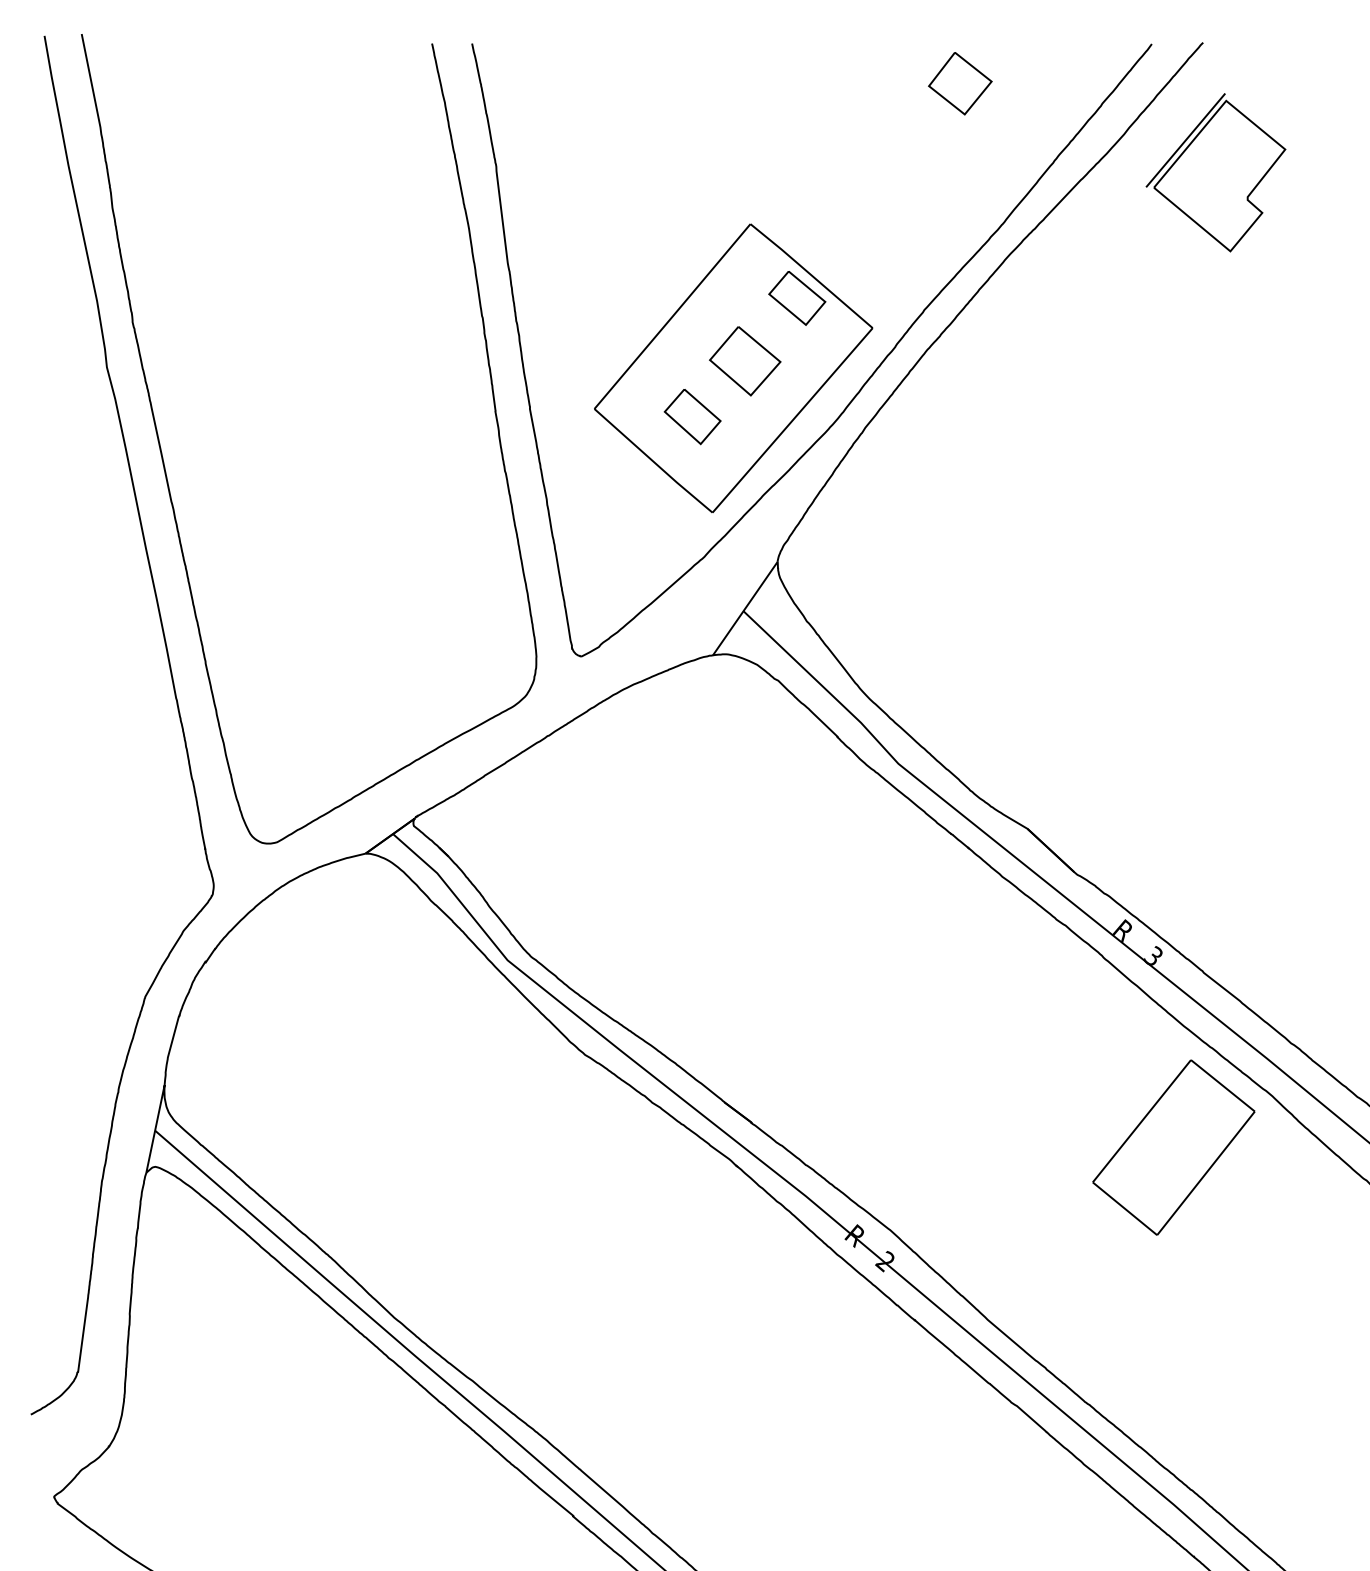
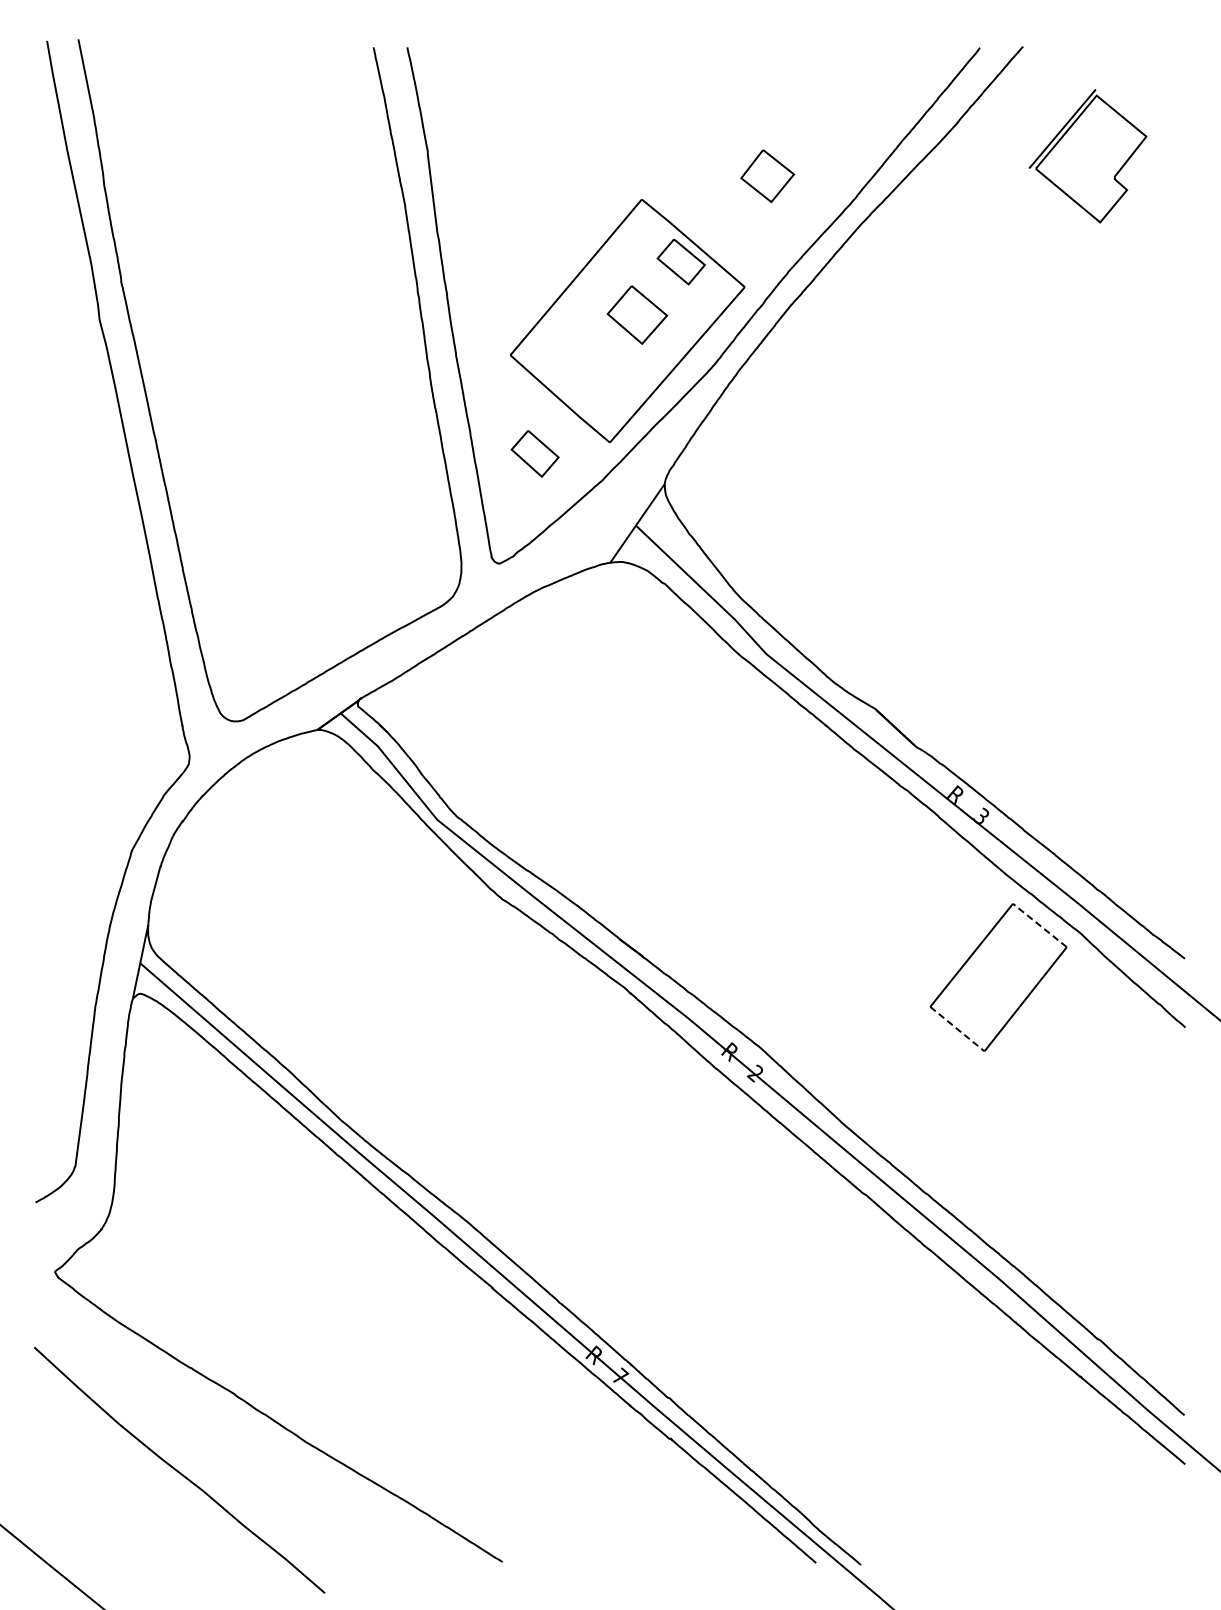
part: (960, 84) -> (767, 176), moved
part: (1215, 173) -> (1087, 156), moved
part: (691, 416) -> (534, 453), moved
line: (1222, 1085) -> (1039, 925), solid -> dashed
line: (1125, 1209) -> (957, 1029), solid -> dashed

